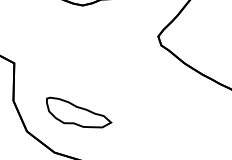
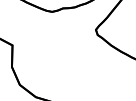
part: (78, 111) -> (49, 73), removed

